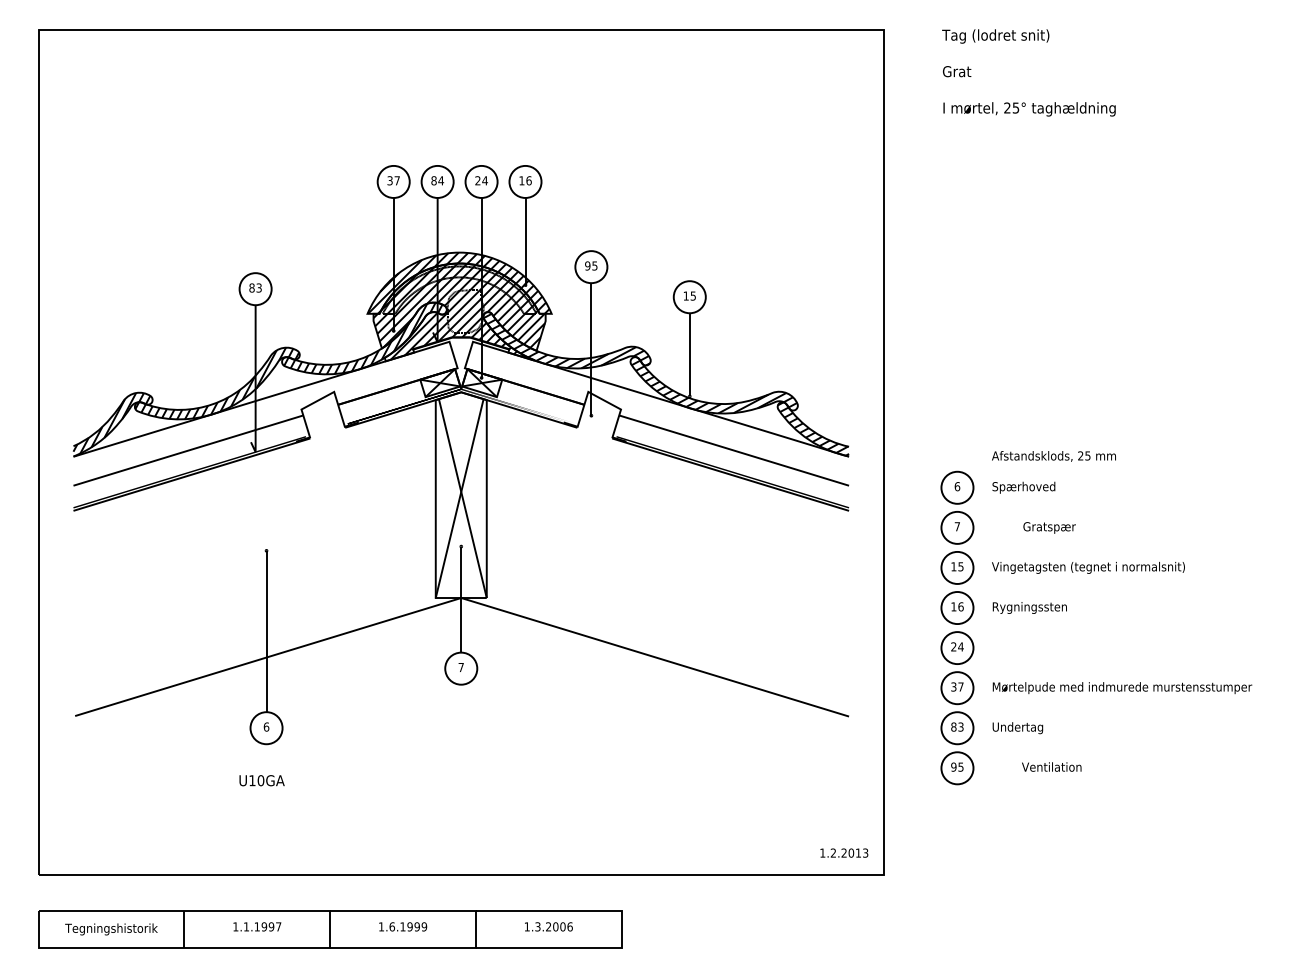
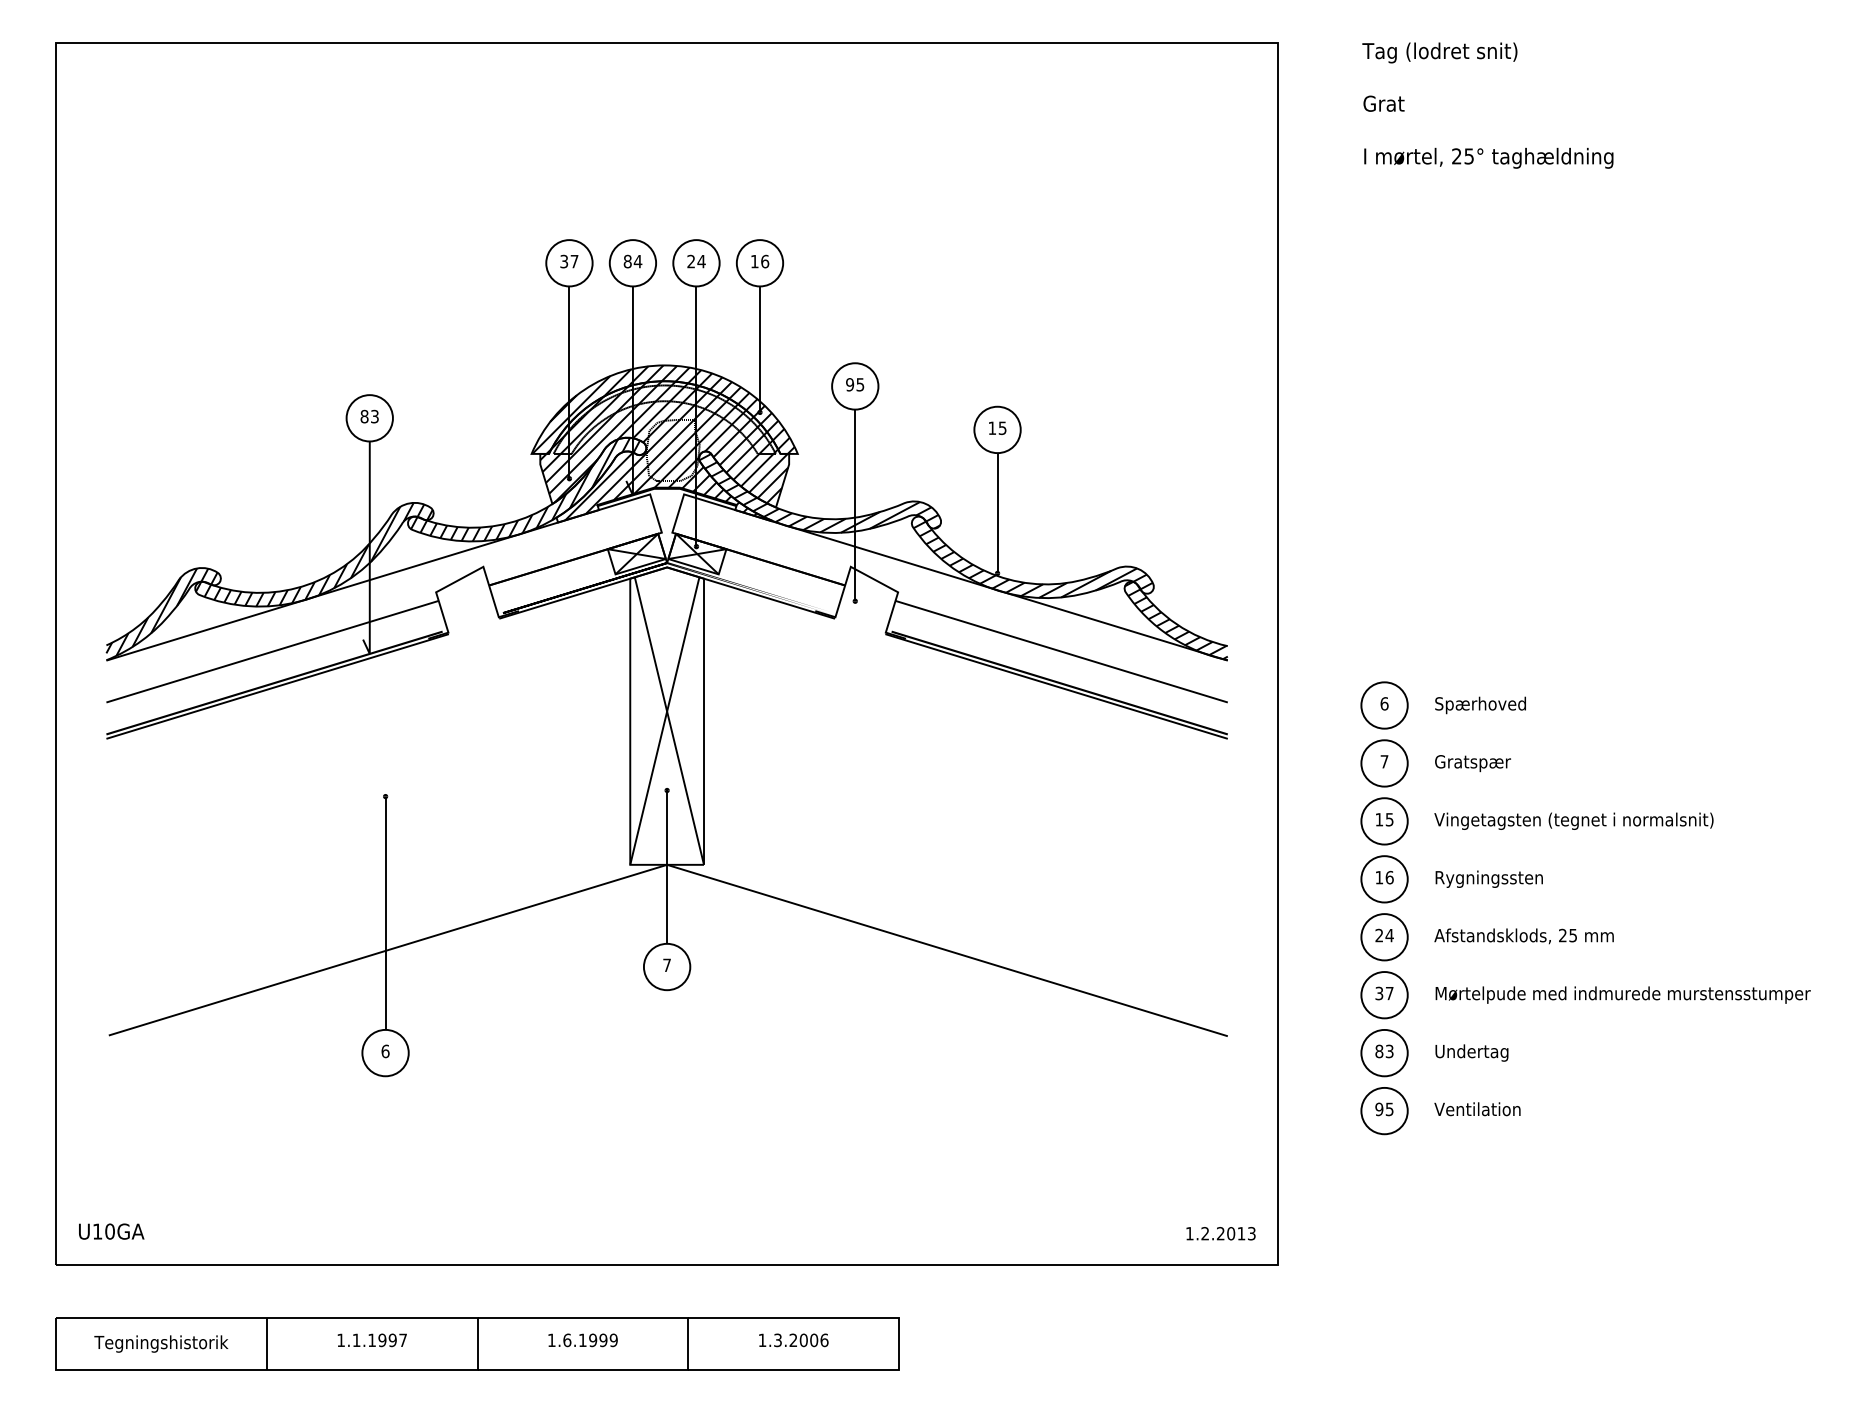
text: (1053, 456) -> (1523, 936), moved
text: (1049, 527) -> (1472, 762), moved
text: (1051, 766) -> (1477, 1108), moved
text: (261, 780) -> (110, 1231), moved

